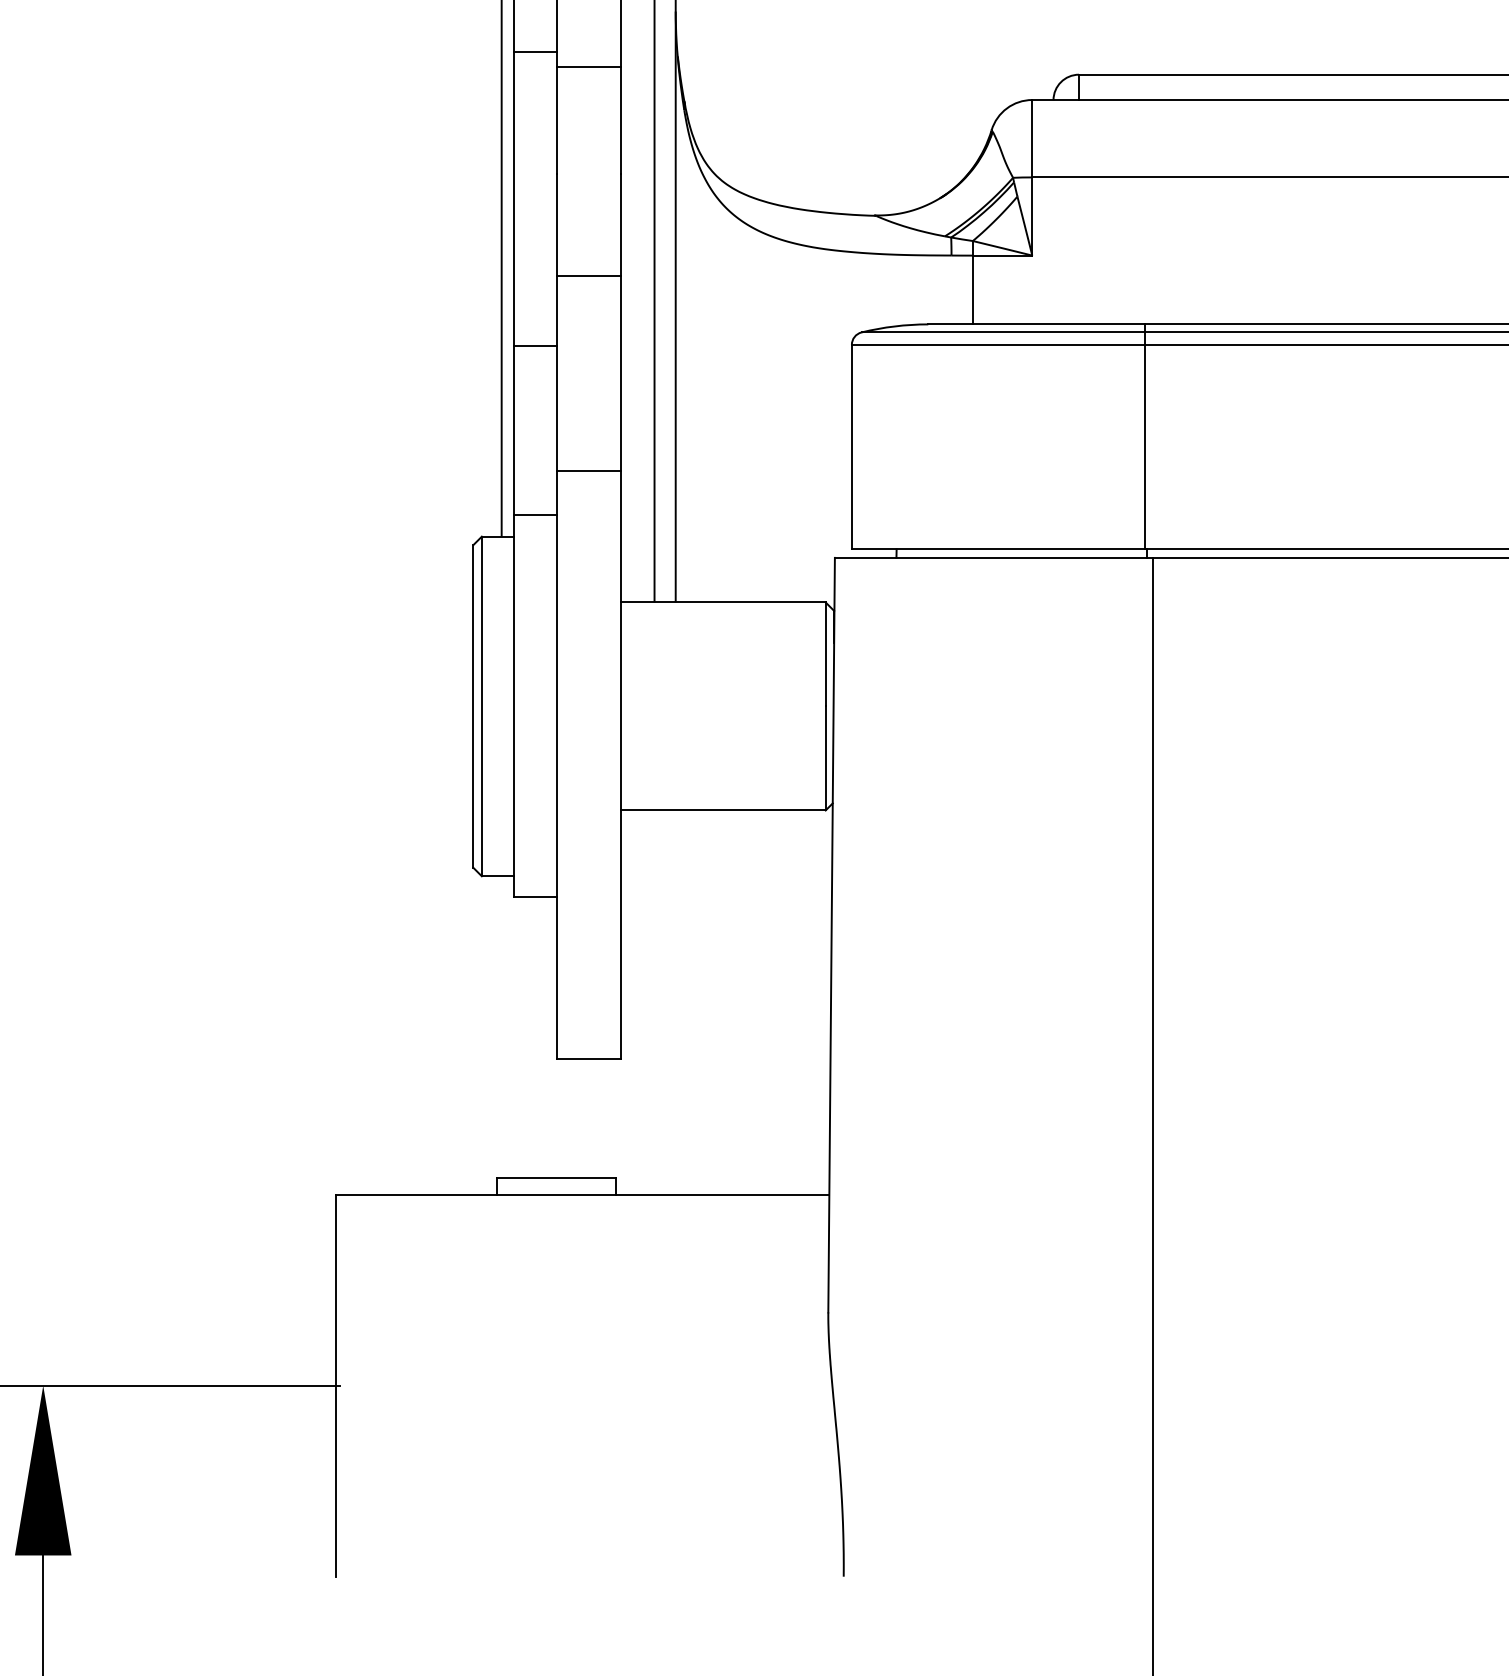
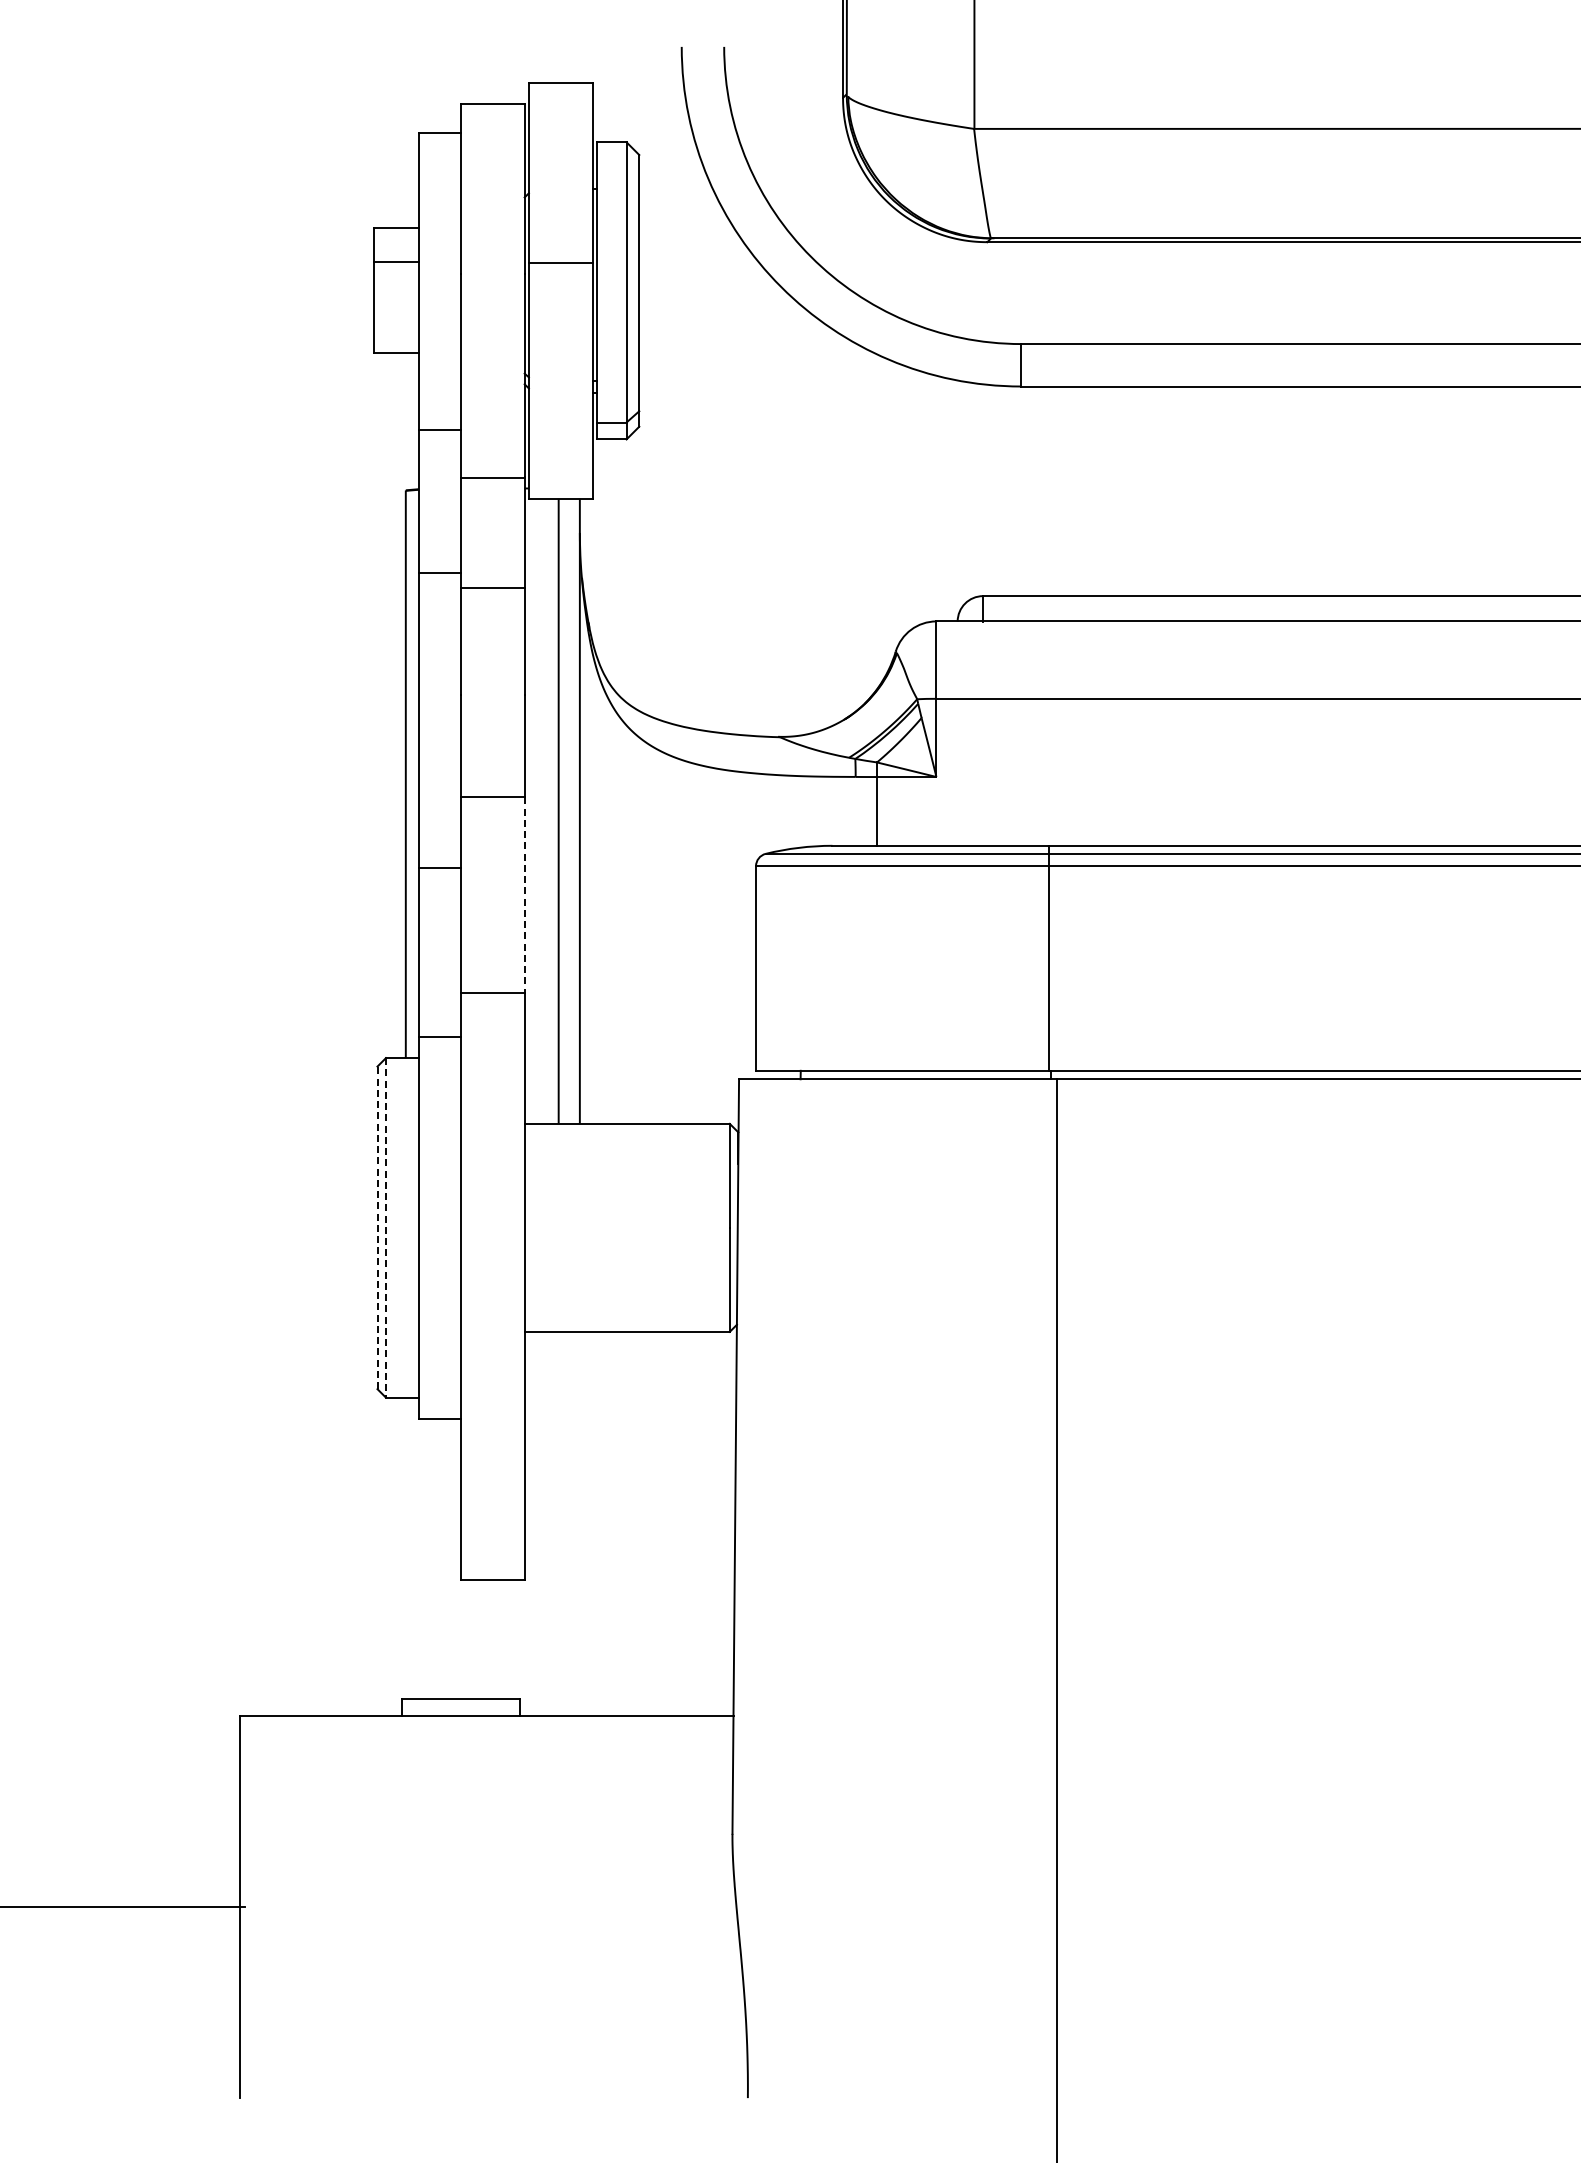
line: (620, 374) -> (524, 895), solid -> dashed
line: (473, 706) -> (377, 1227), solid -> dashed
line: (481, 706) -> (385, 1227), solid -> dashed

